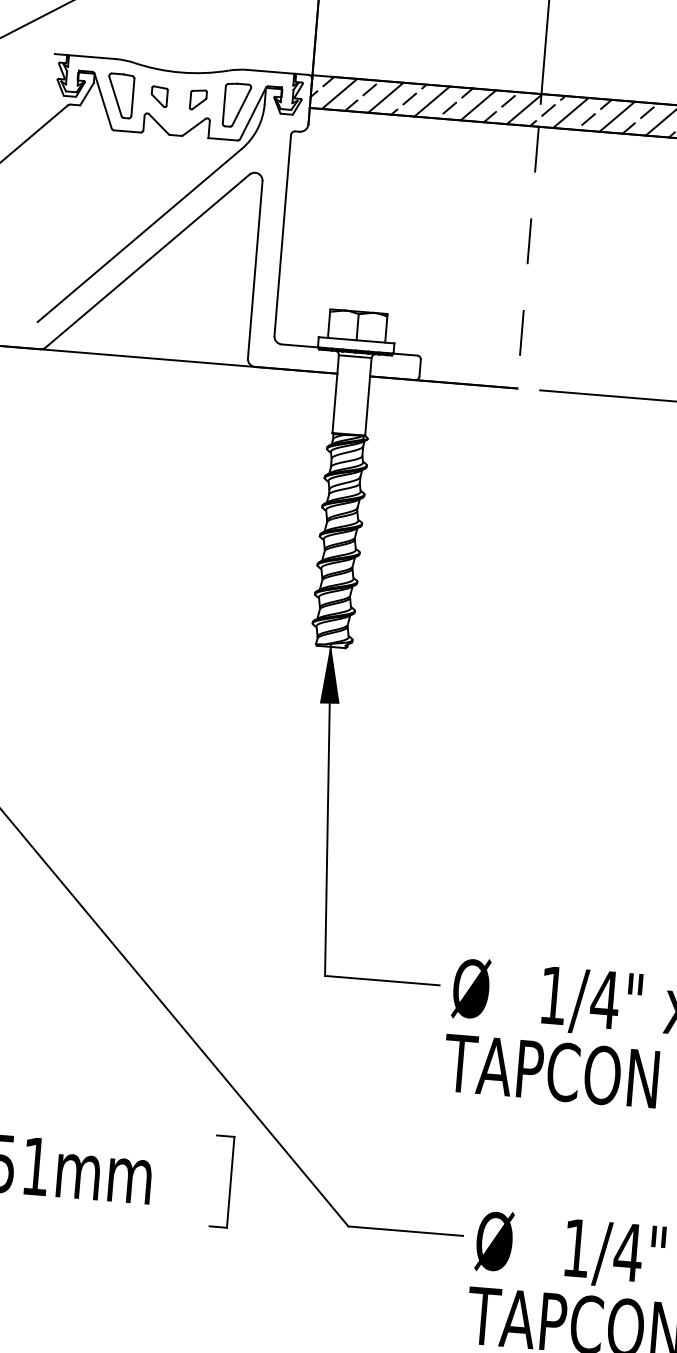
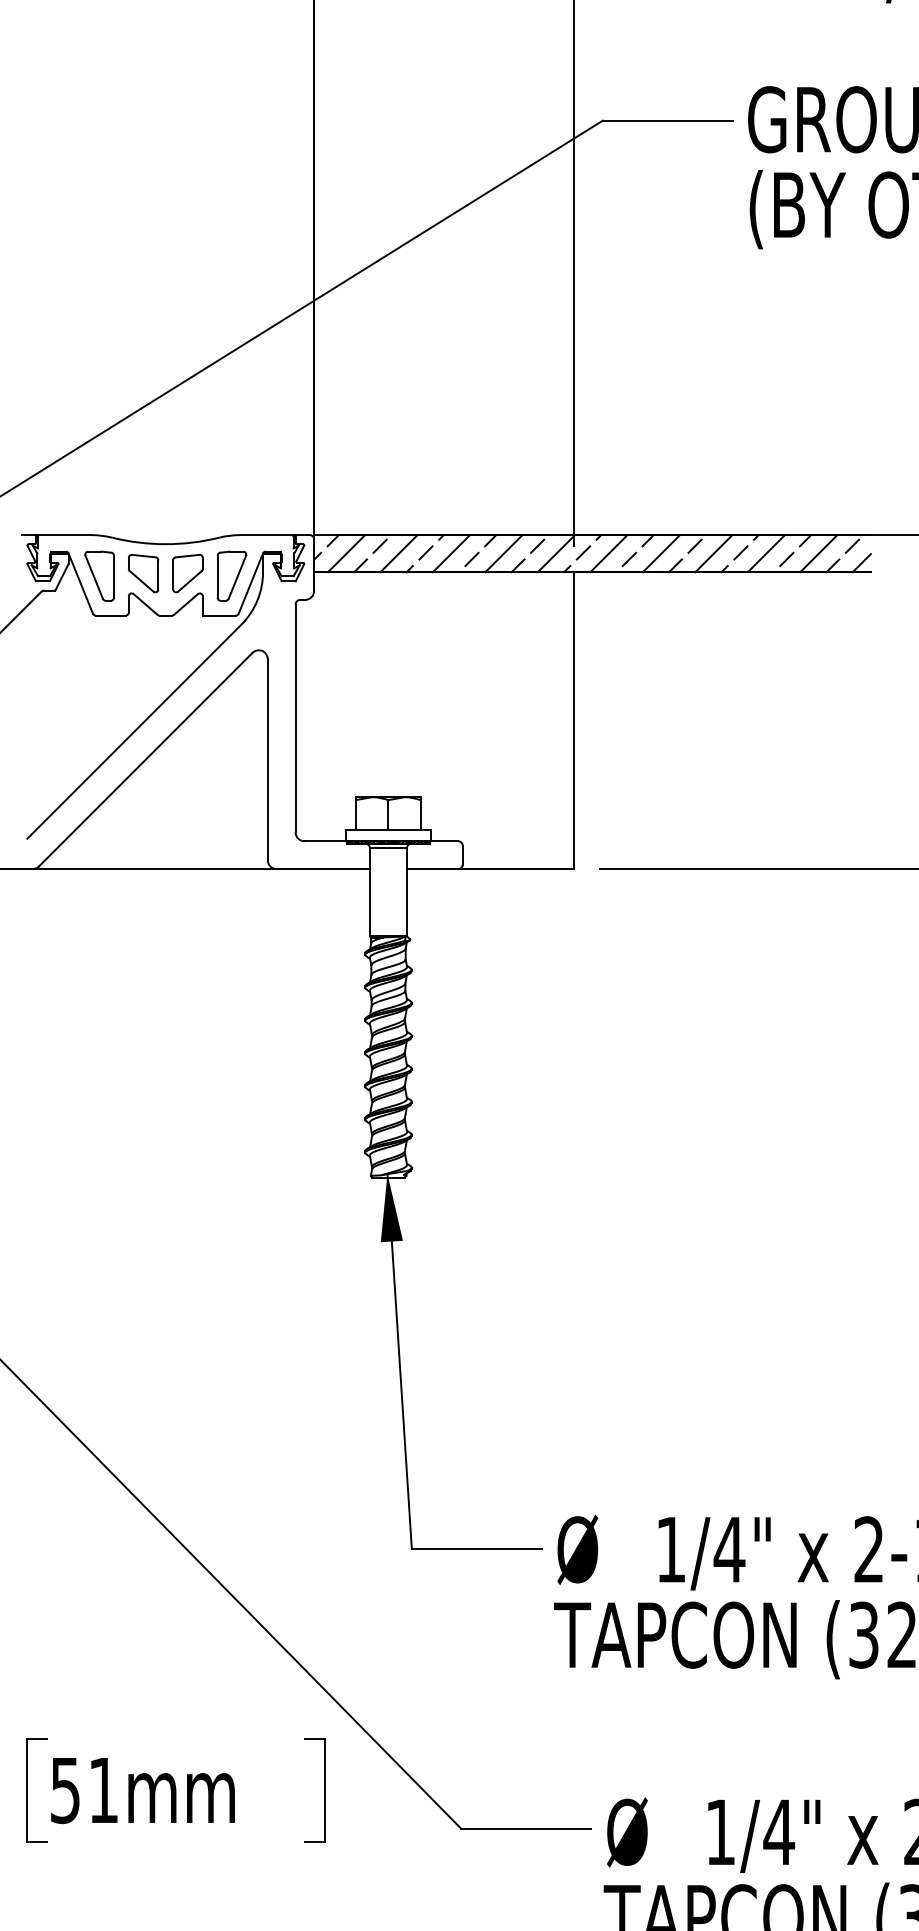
part: (159, 96) -> (143, 573), size x1.67
part: (197, 99) -> (187, 573), size x1.67
line: (528, 258) -> (574, 721), dashed -> solid

